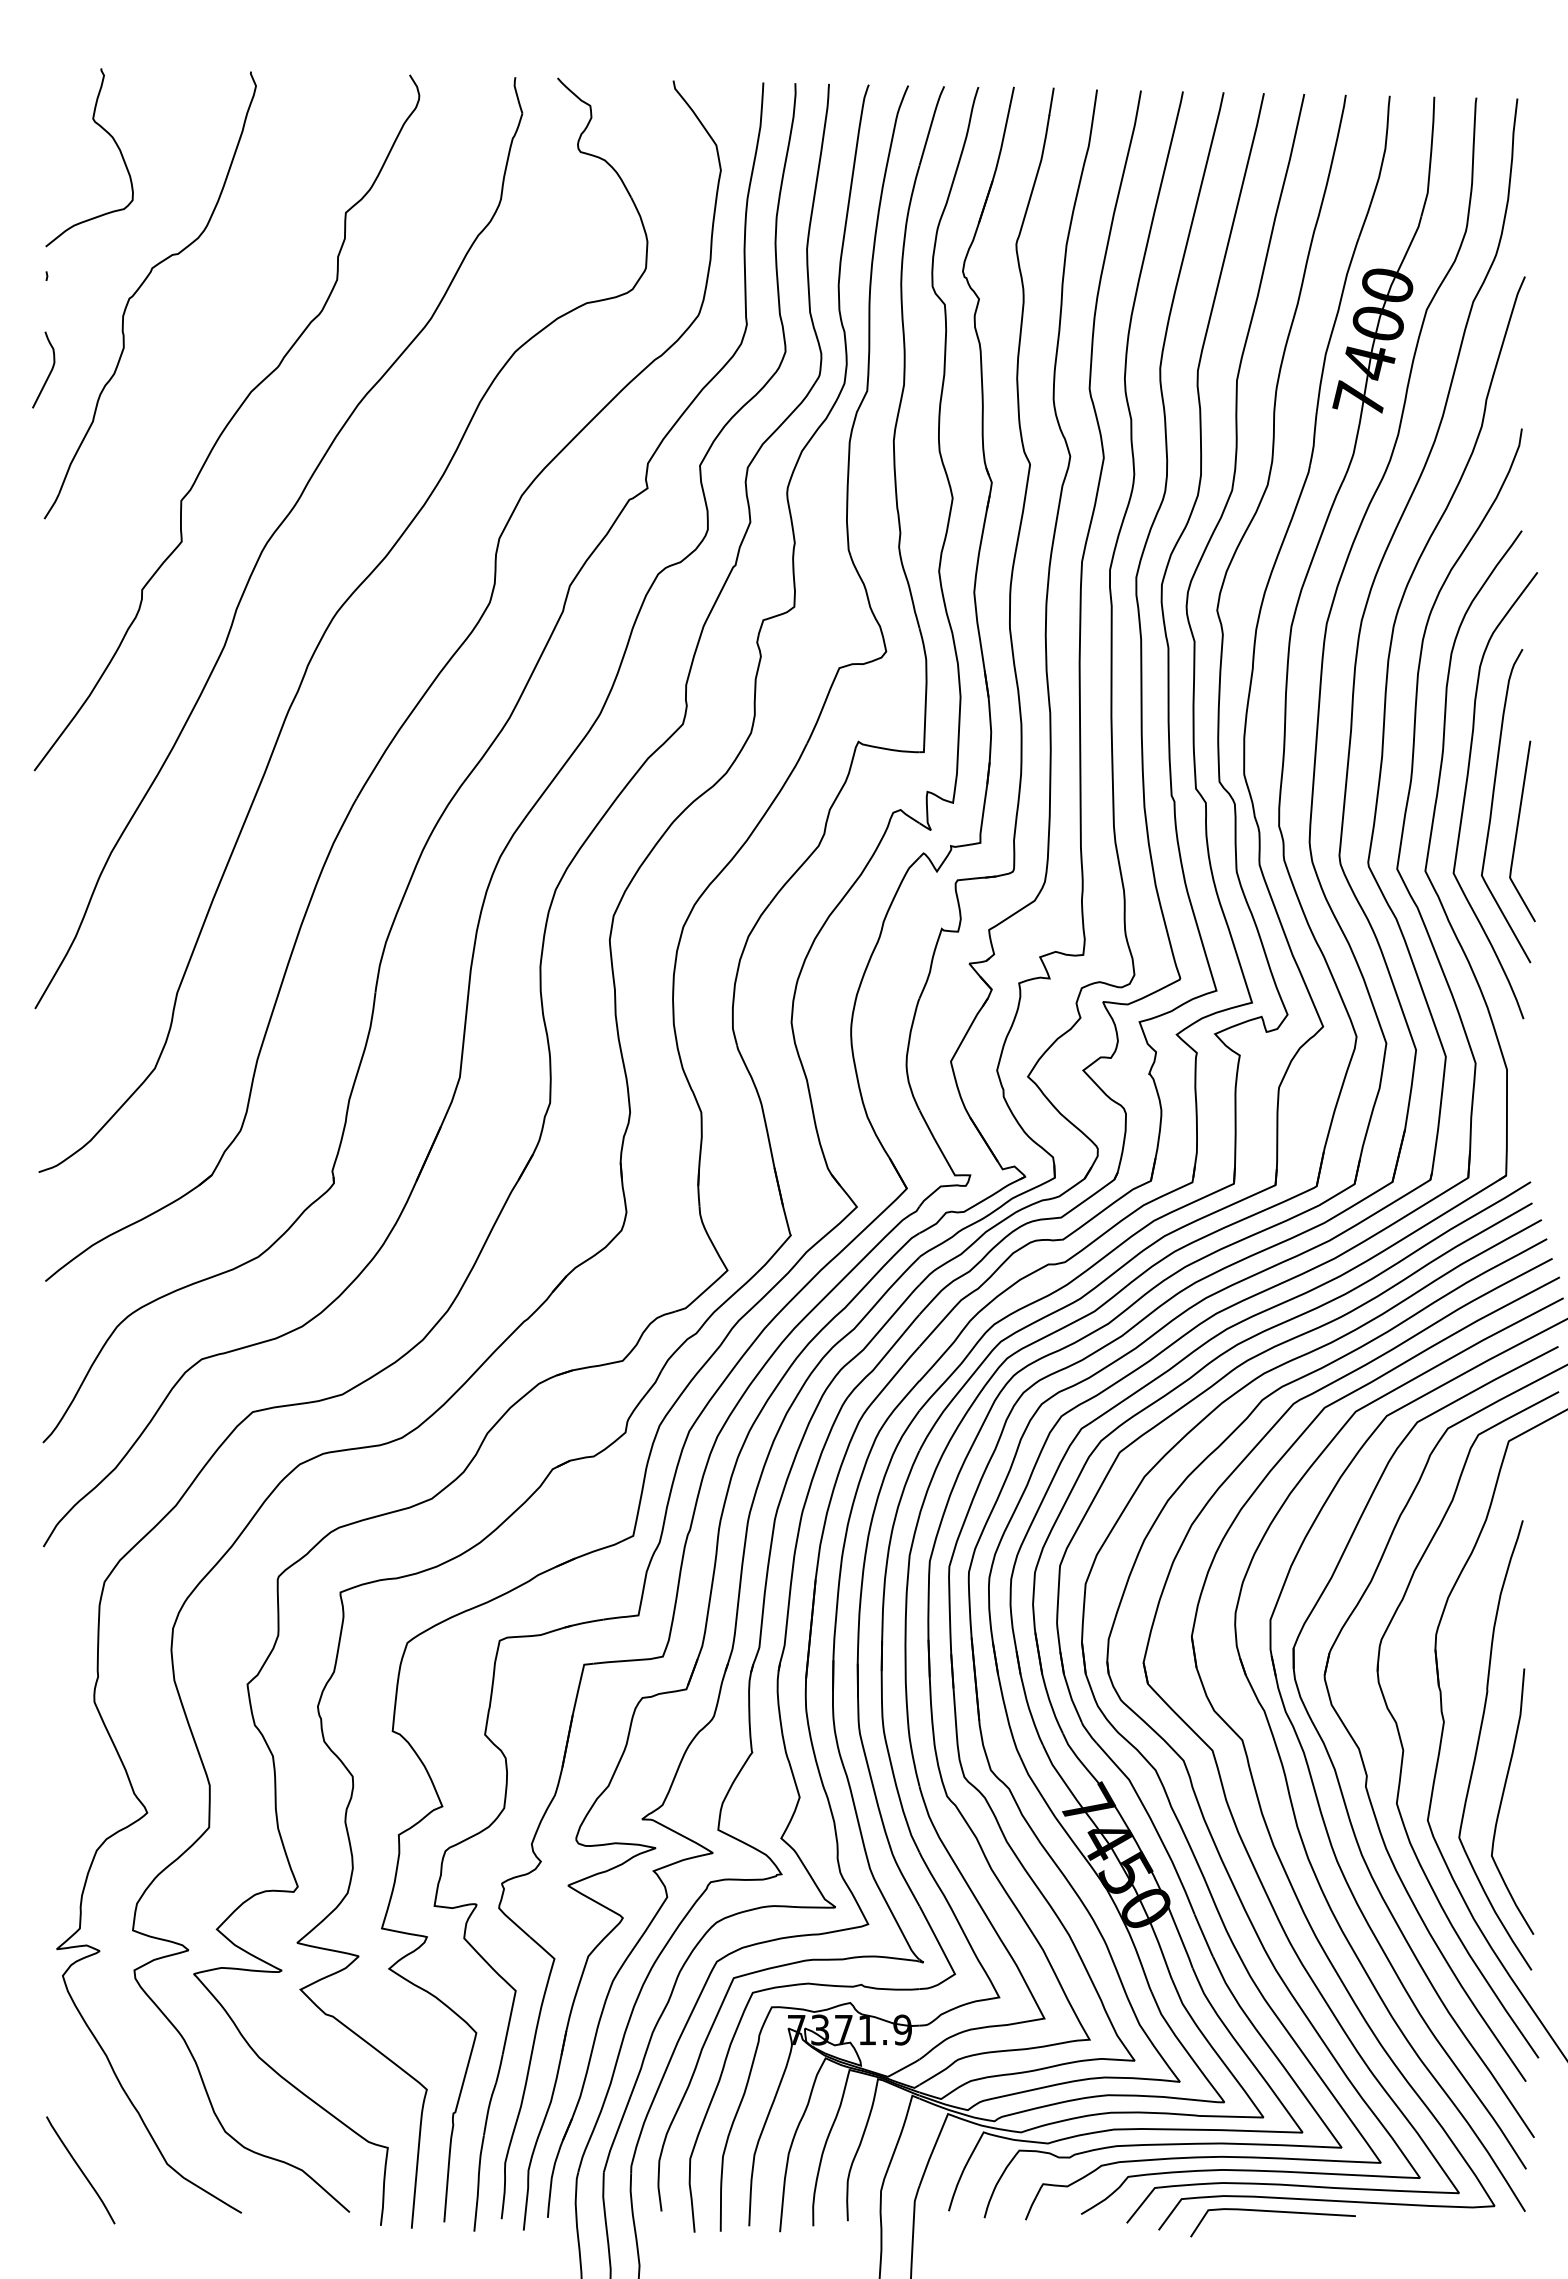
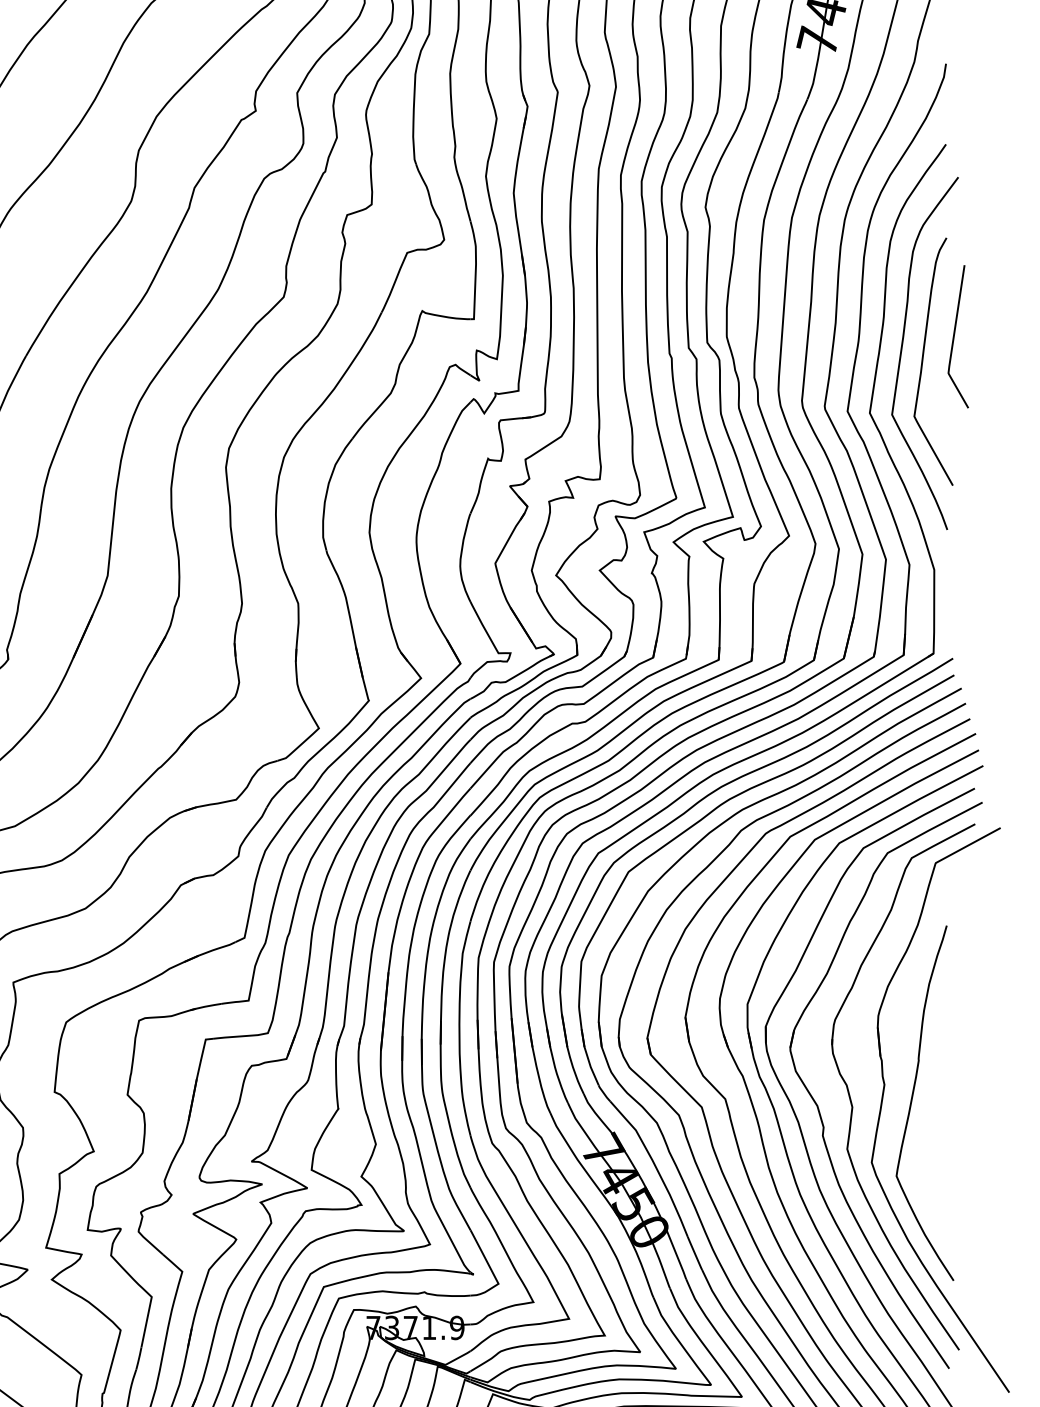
curve: (1518, 828) -> (955, 334), moved
curve: (1503, 1797) -> (931, 1144), removed

